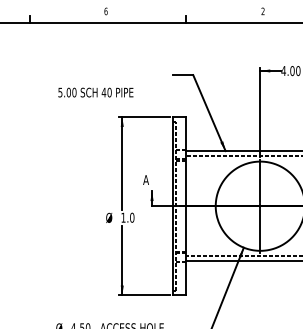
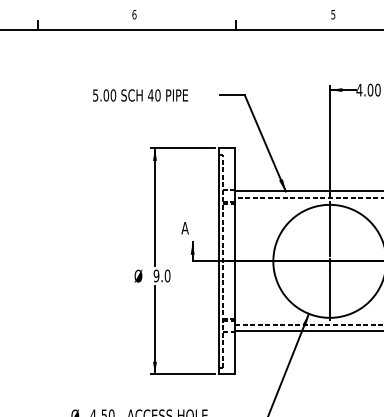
text: (263, 11) -> (333, 14), 2 -> 5
text: (95, 92) -> (140, 95), moved
text: (123, 217) -> (156, 275), 1.0 -> 9.0

